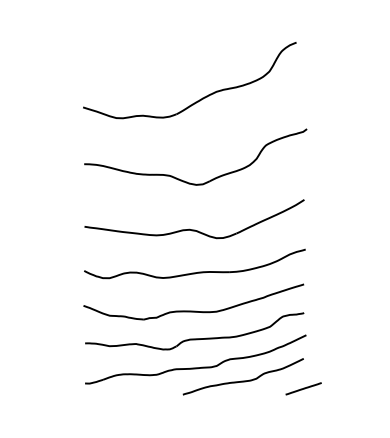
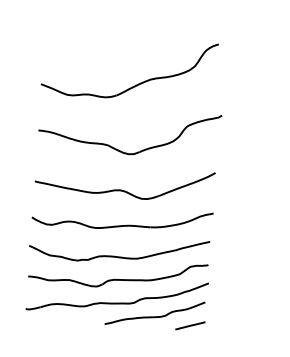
line: (303, 388) -> (190, 325), moved

